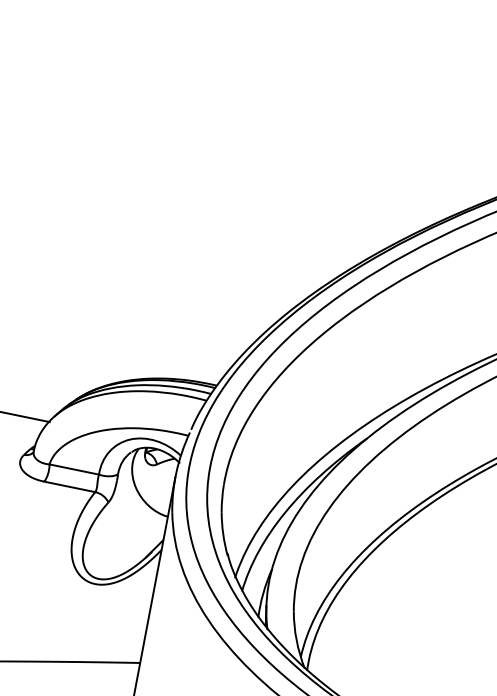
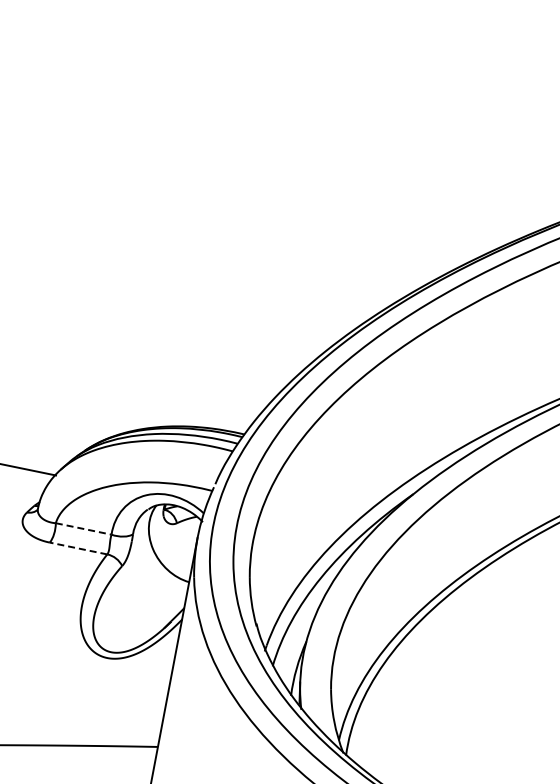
line: (75, 470) -> (84, 529), solid -> dashed
line: (69, 486) -> (78, 548), solid -> dashed

